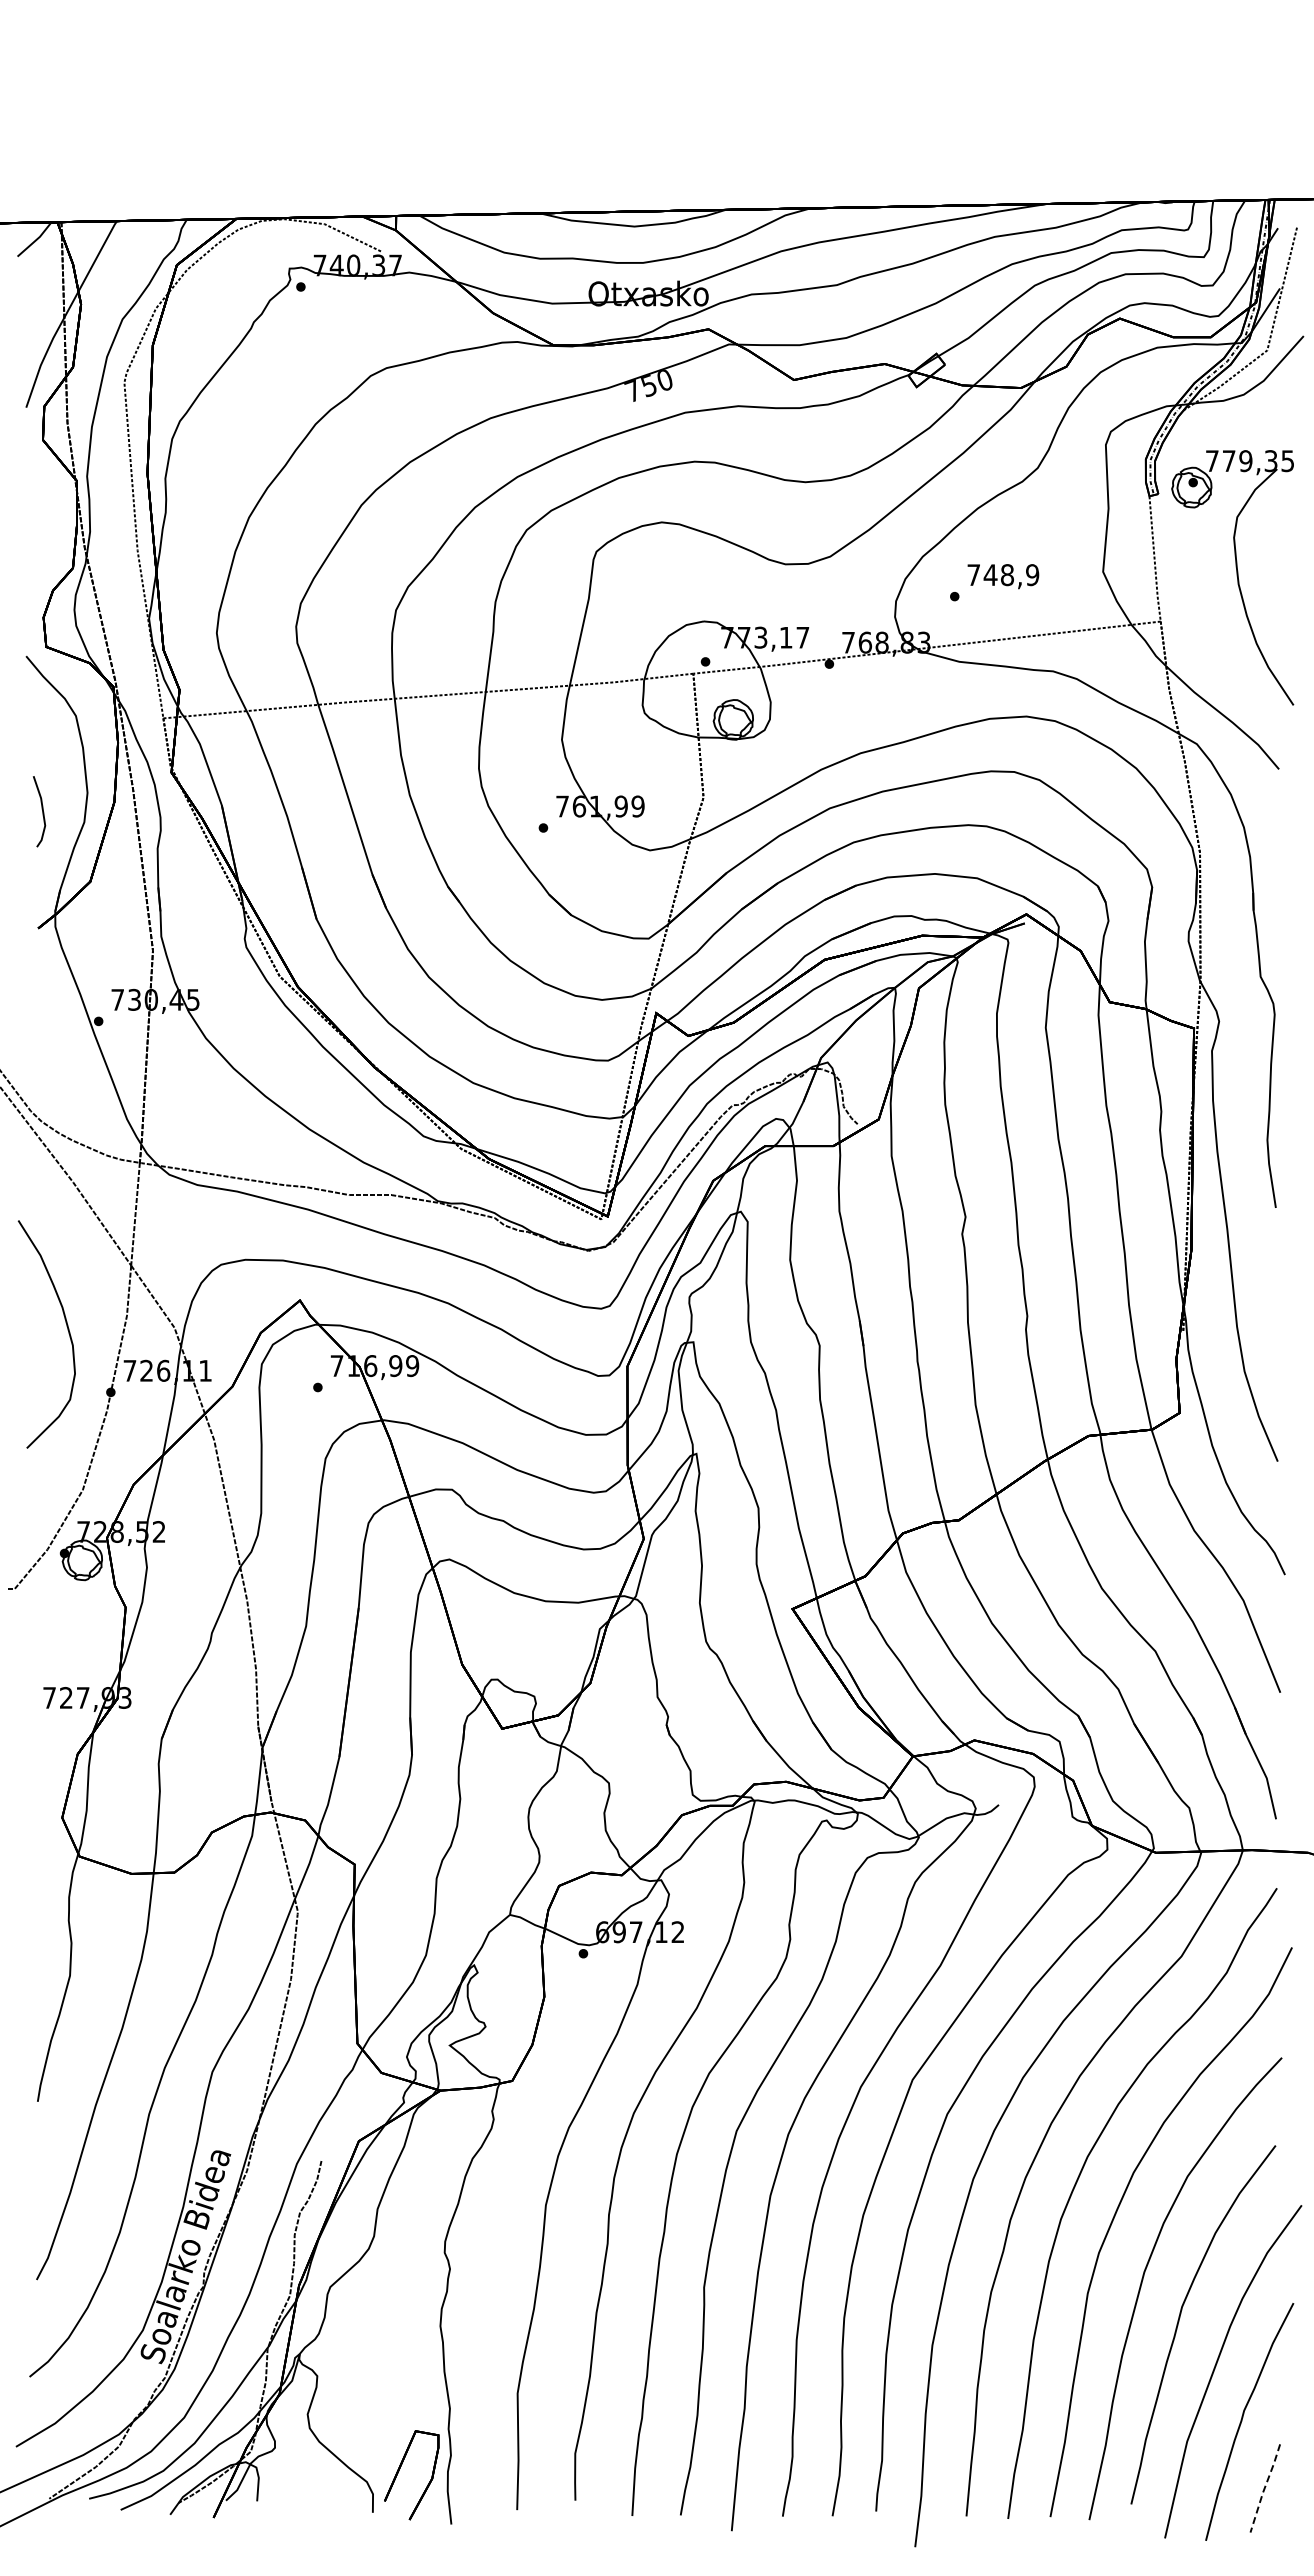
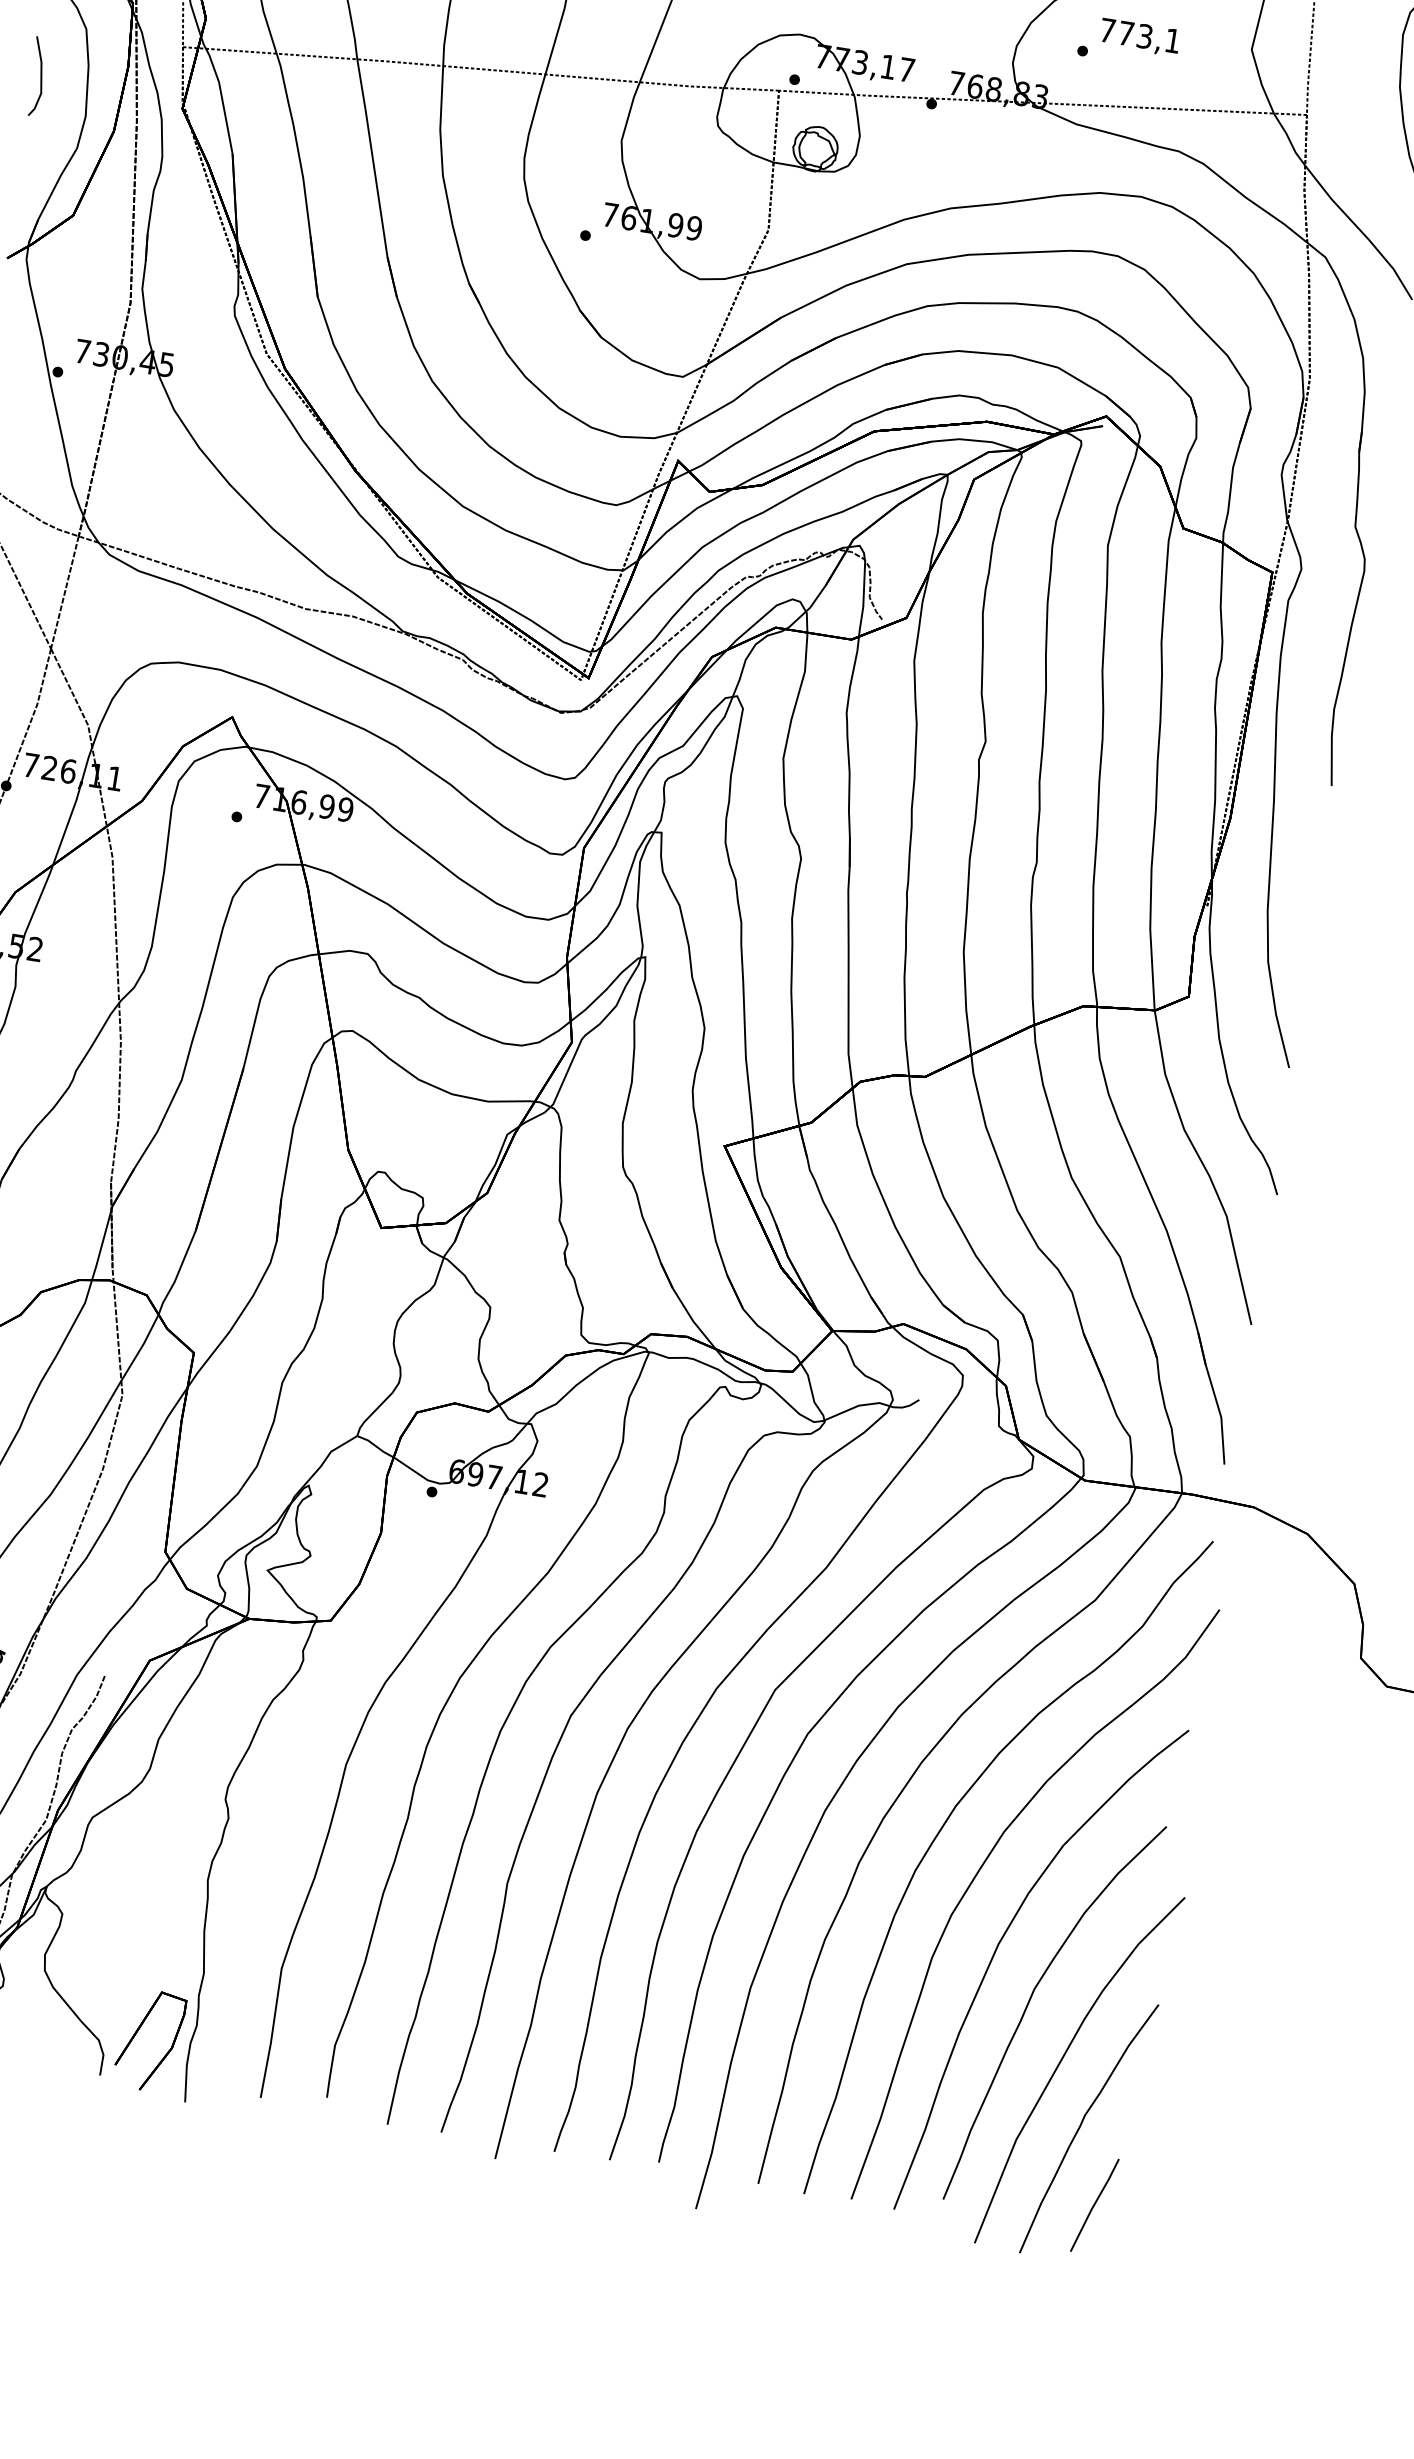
text: (1011, 575) -> (1149, 37), 748,9 -> 773,1
line: (41, 809) -> (39, 74), moved
line: (1264, 2488) -> (1093, 2205), dashed -> solid

